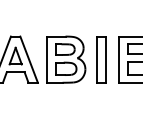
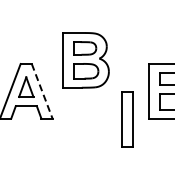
line: (29, 59) -> (42, 91), solid -> dashed
part: (65, 59) -> (85, 60), moved
part: (101, 59) -> (127, 119), moved

